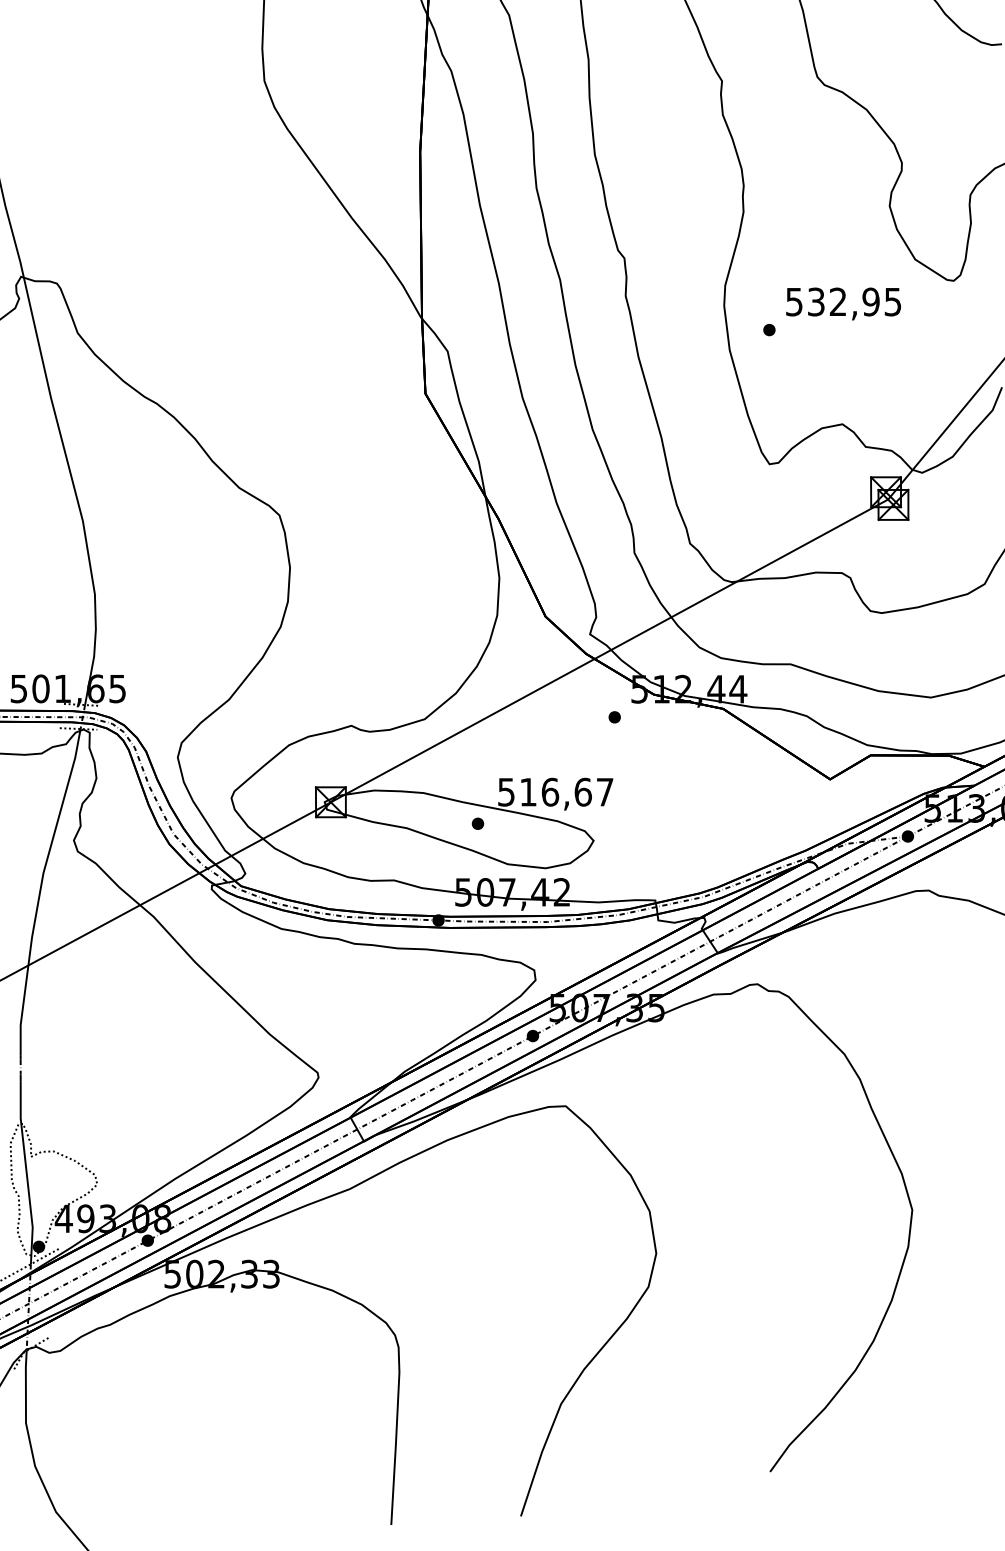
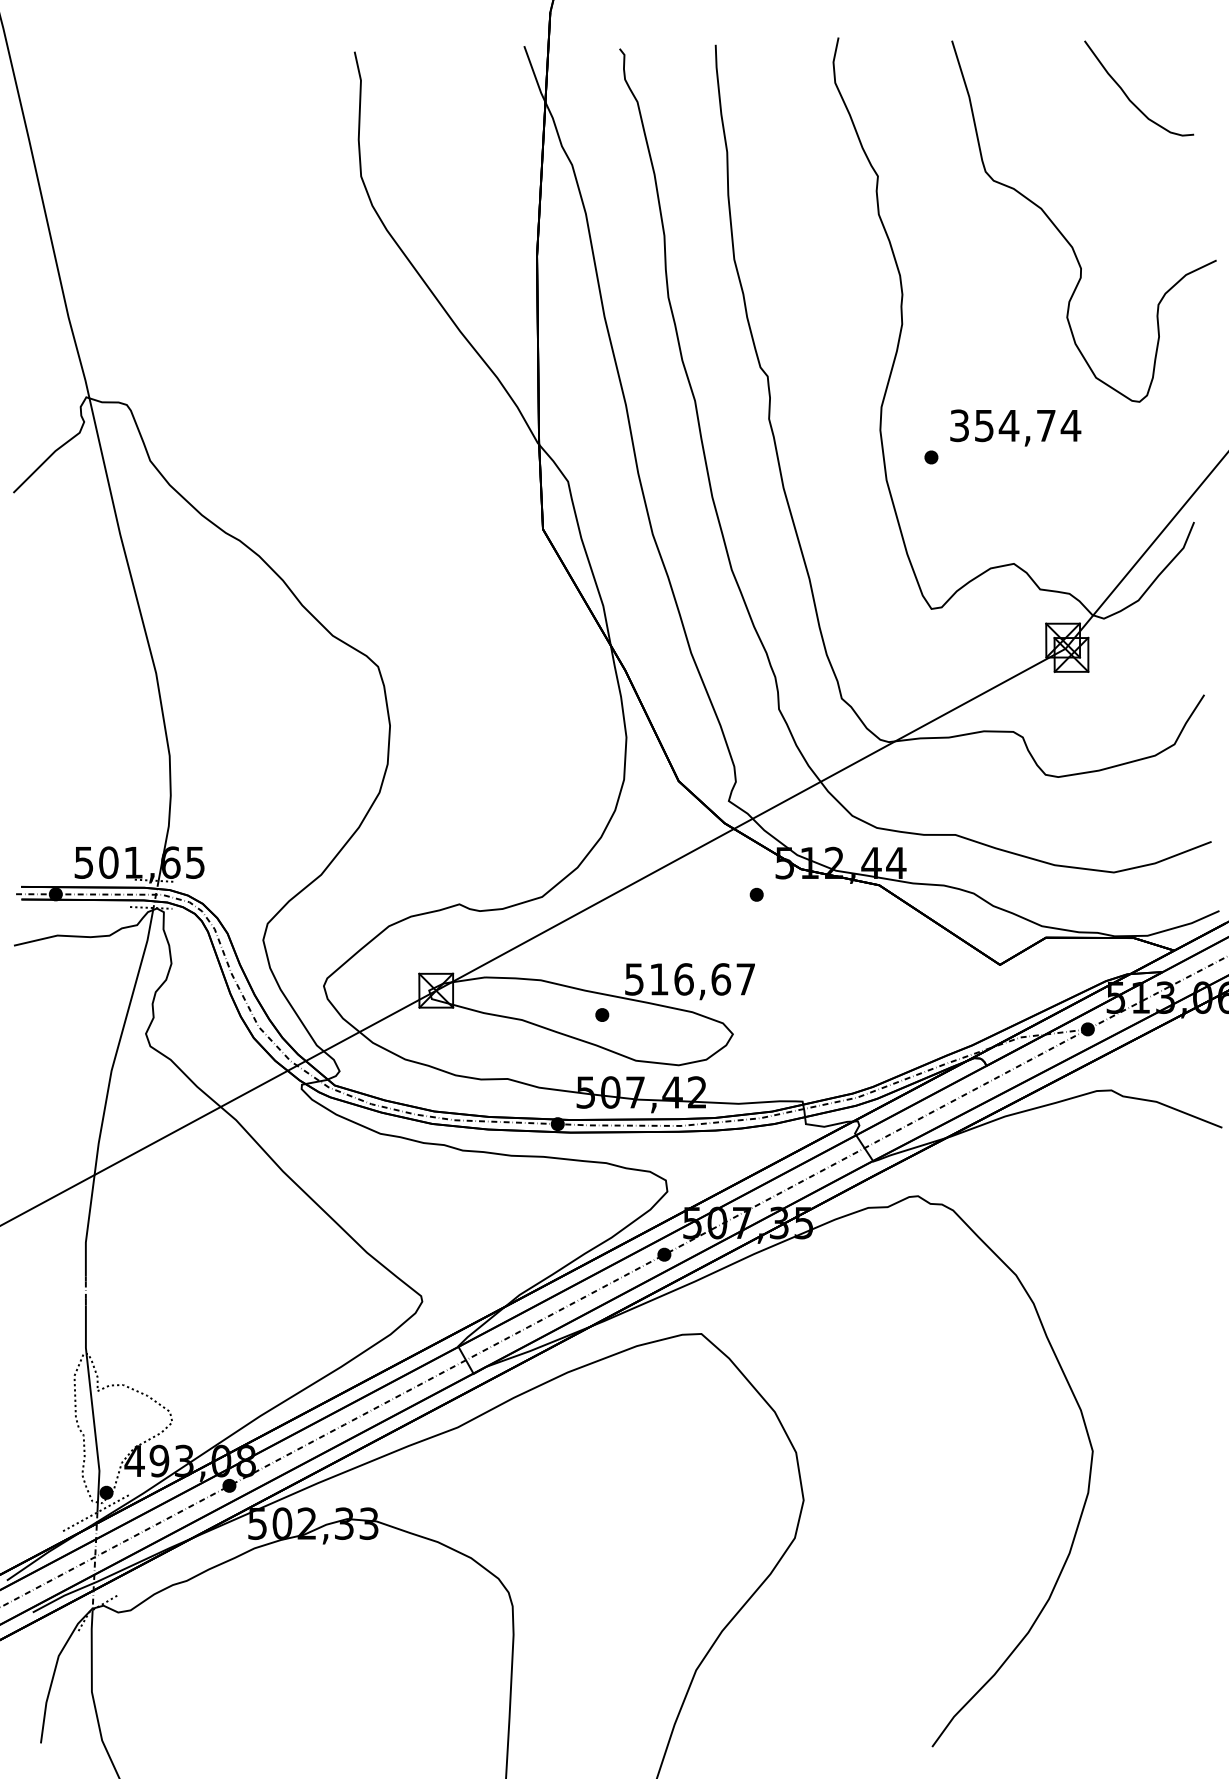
text: (844, 301) -> (1016, 425), 532,95 -> 354,74

